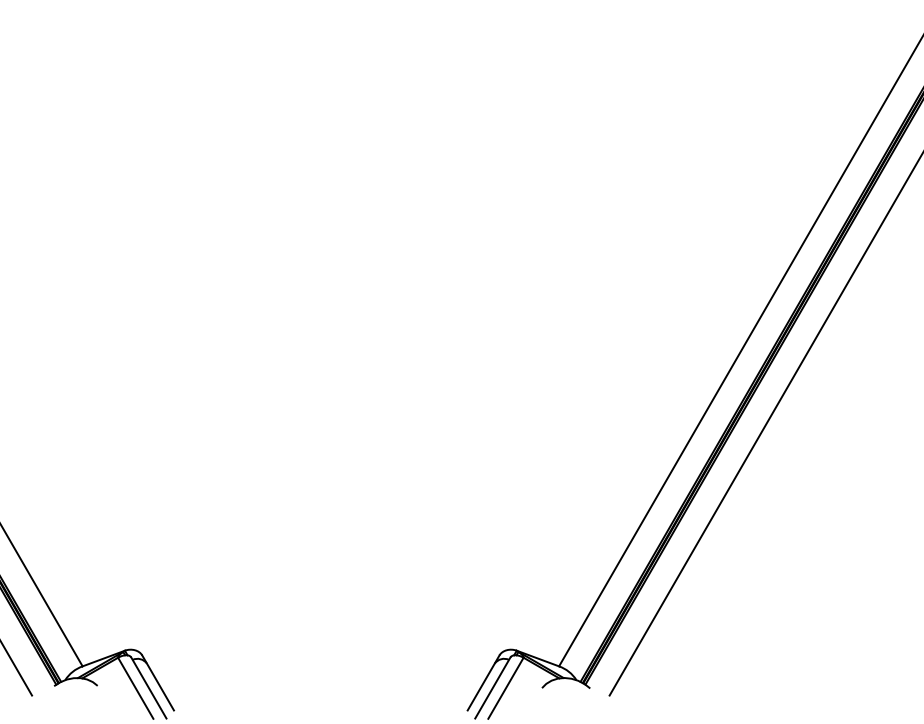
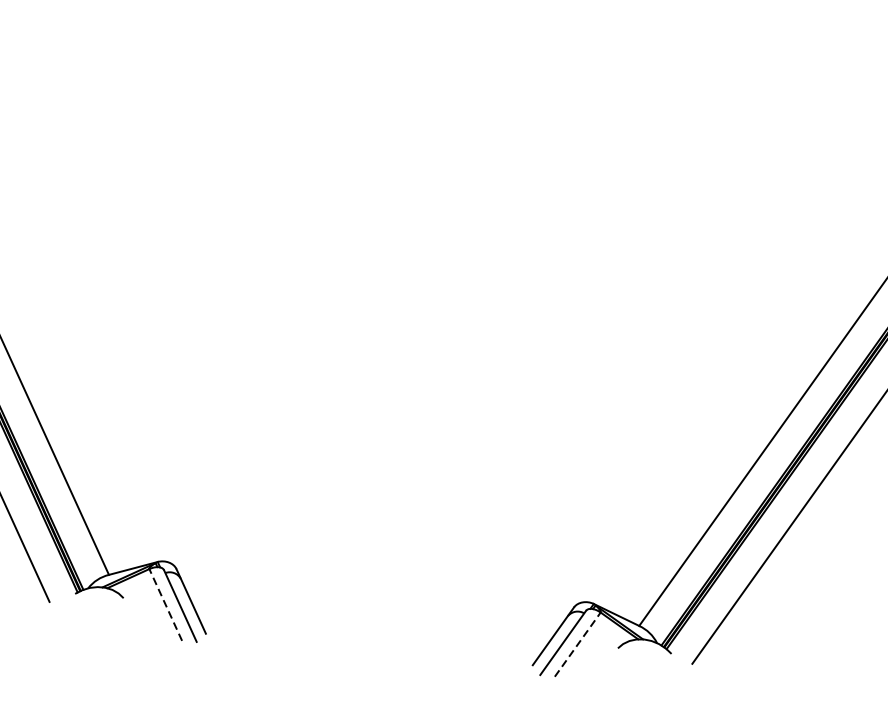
line: (135, 687) -> (165, 604), solid -> dashed
line: (506, 687) -> (578, 643), solid -> dashed

